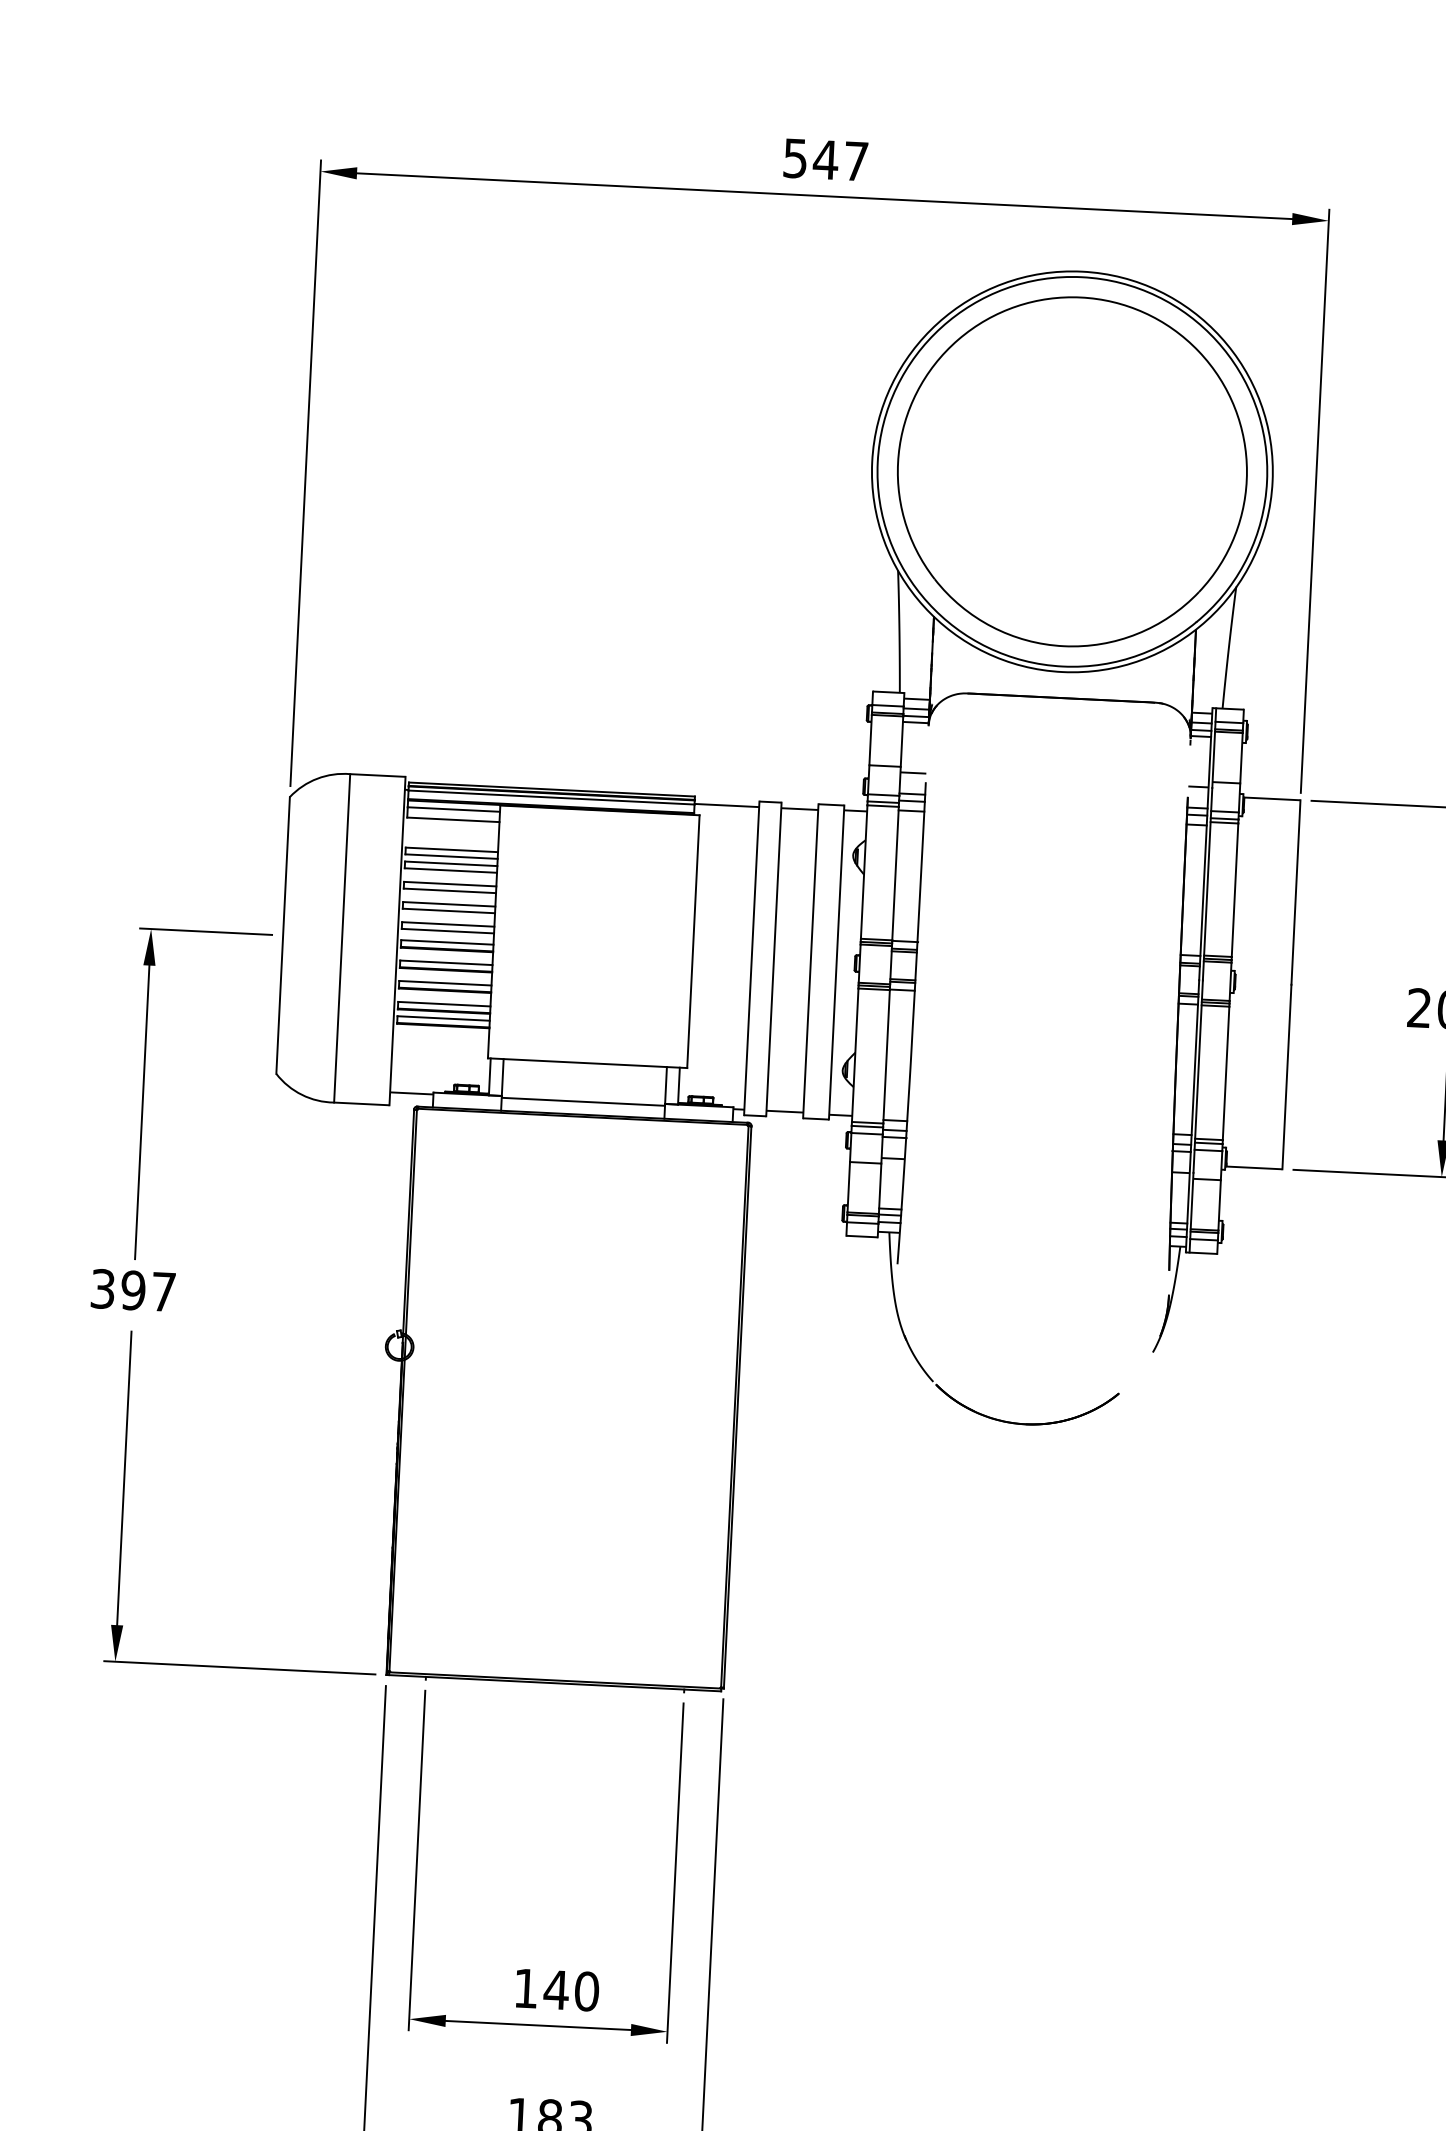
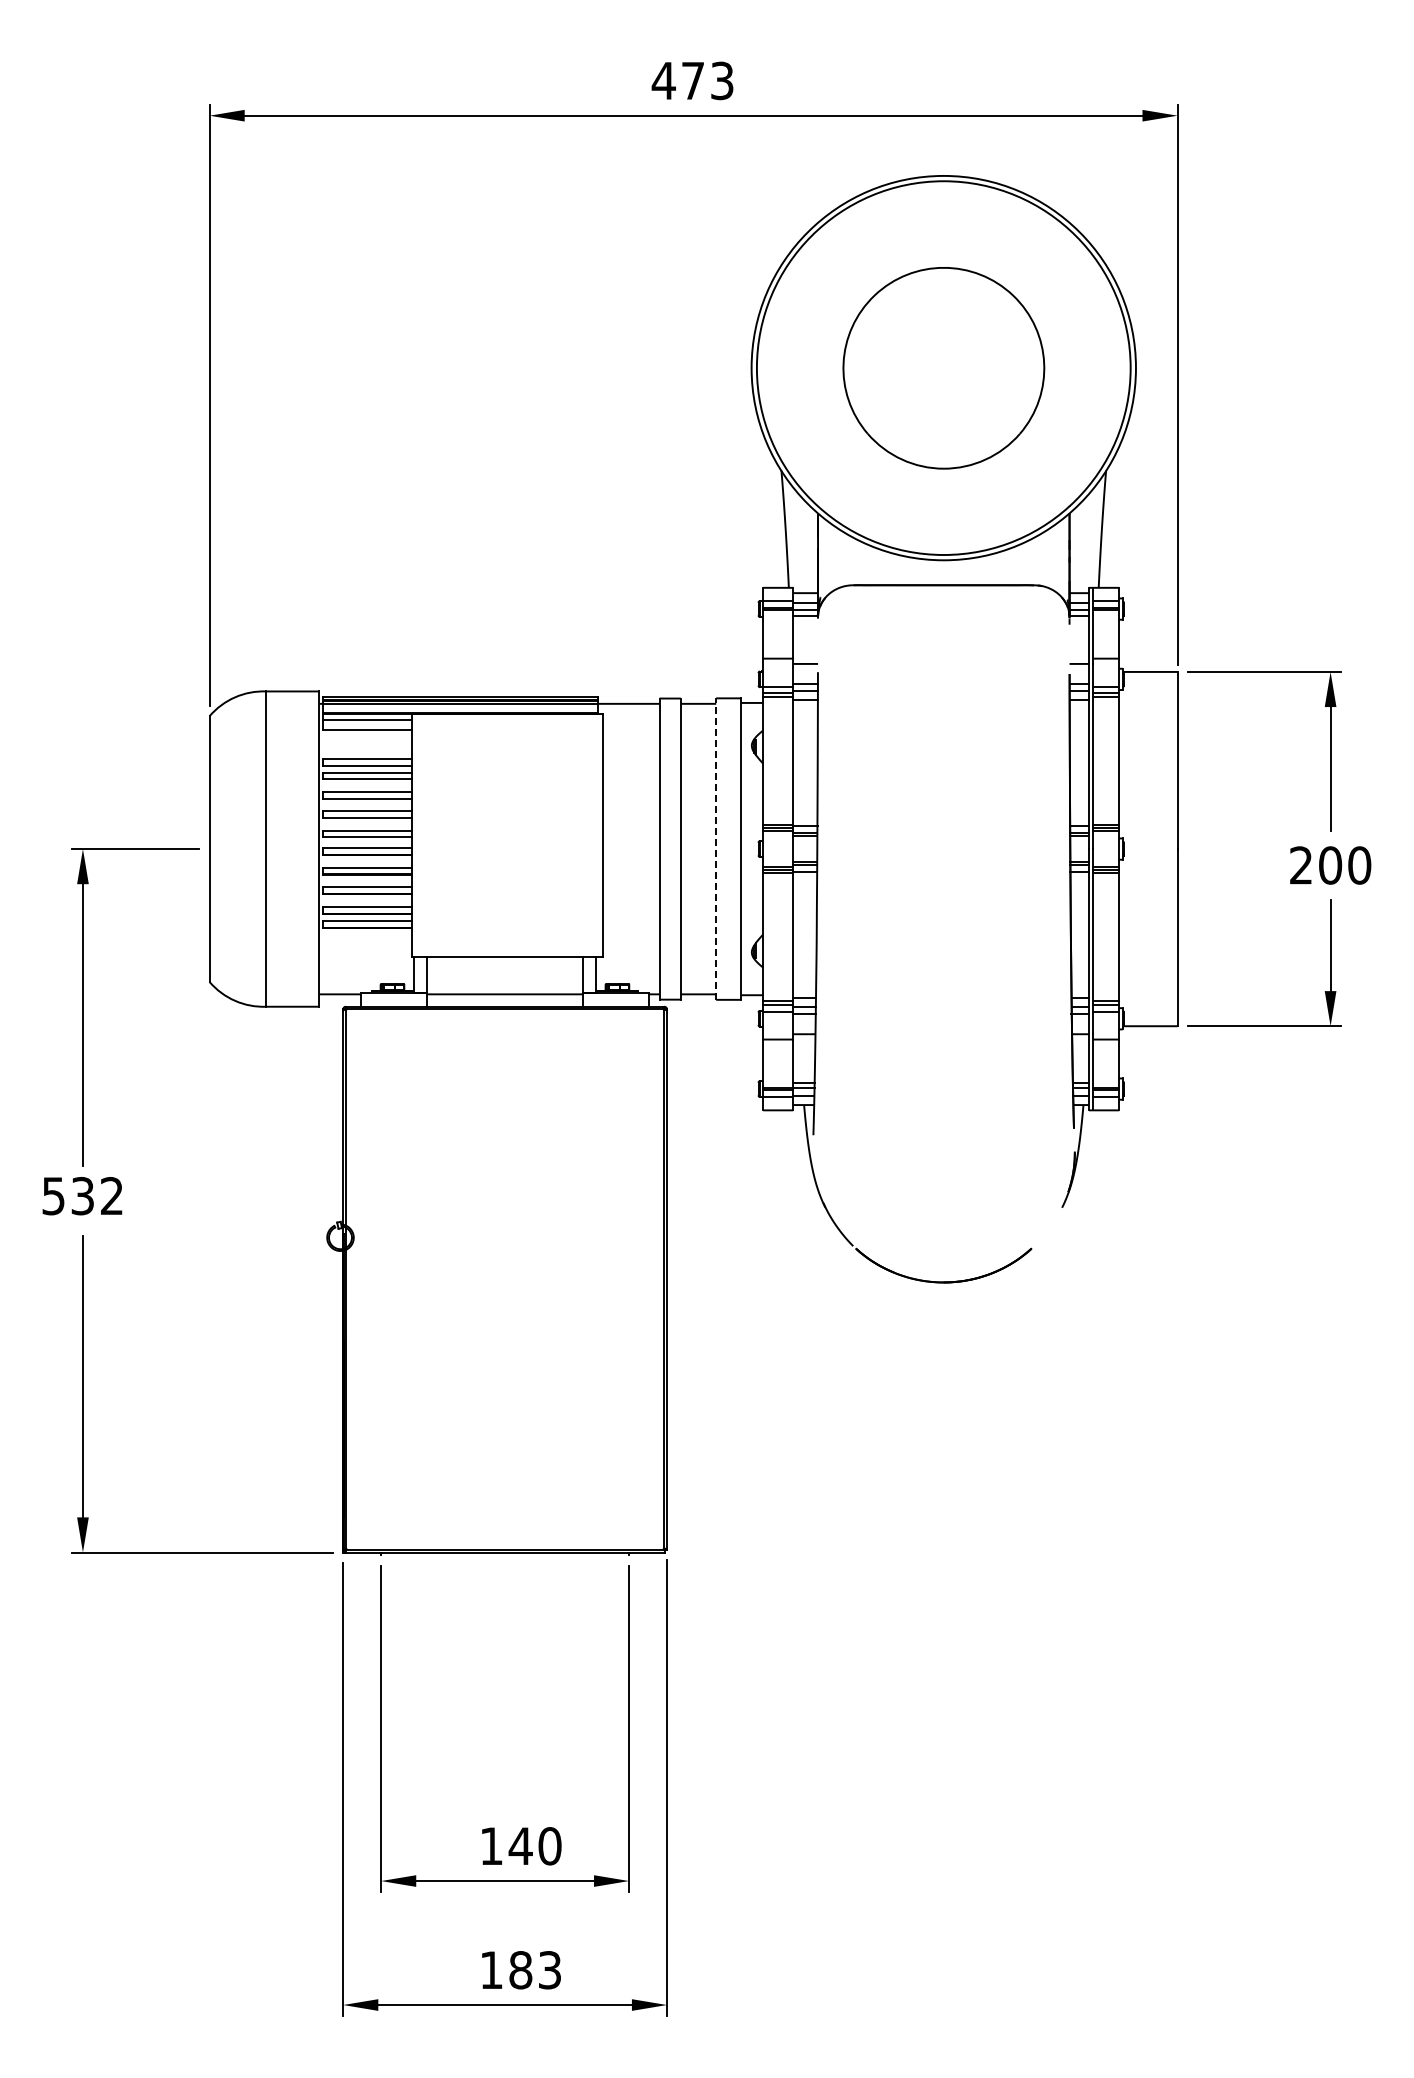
text: (825, 159) -> (692, 80), 547 -> 473
part: (1072, 472) -> (943, 368), size x0.6
line: (811, 961) -> (716, 849), solid -> dashed
text: (133, 1289) -> (82, 1195), 397 -> 532

